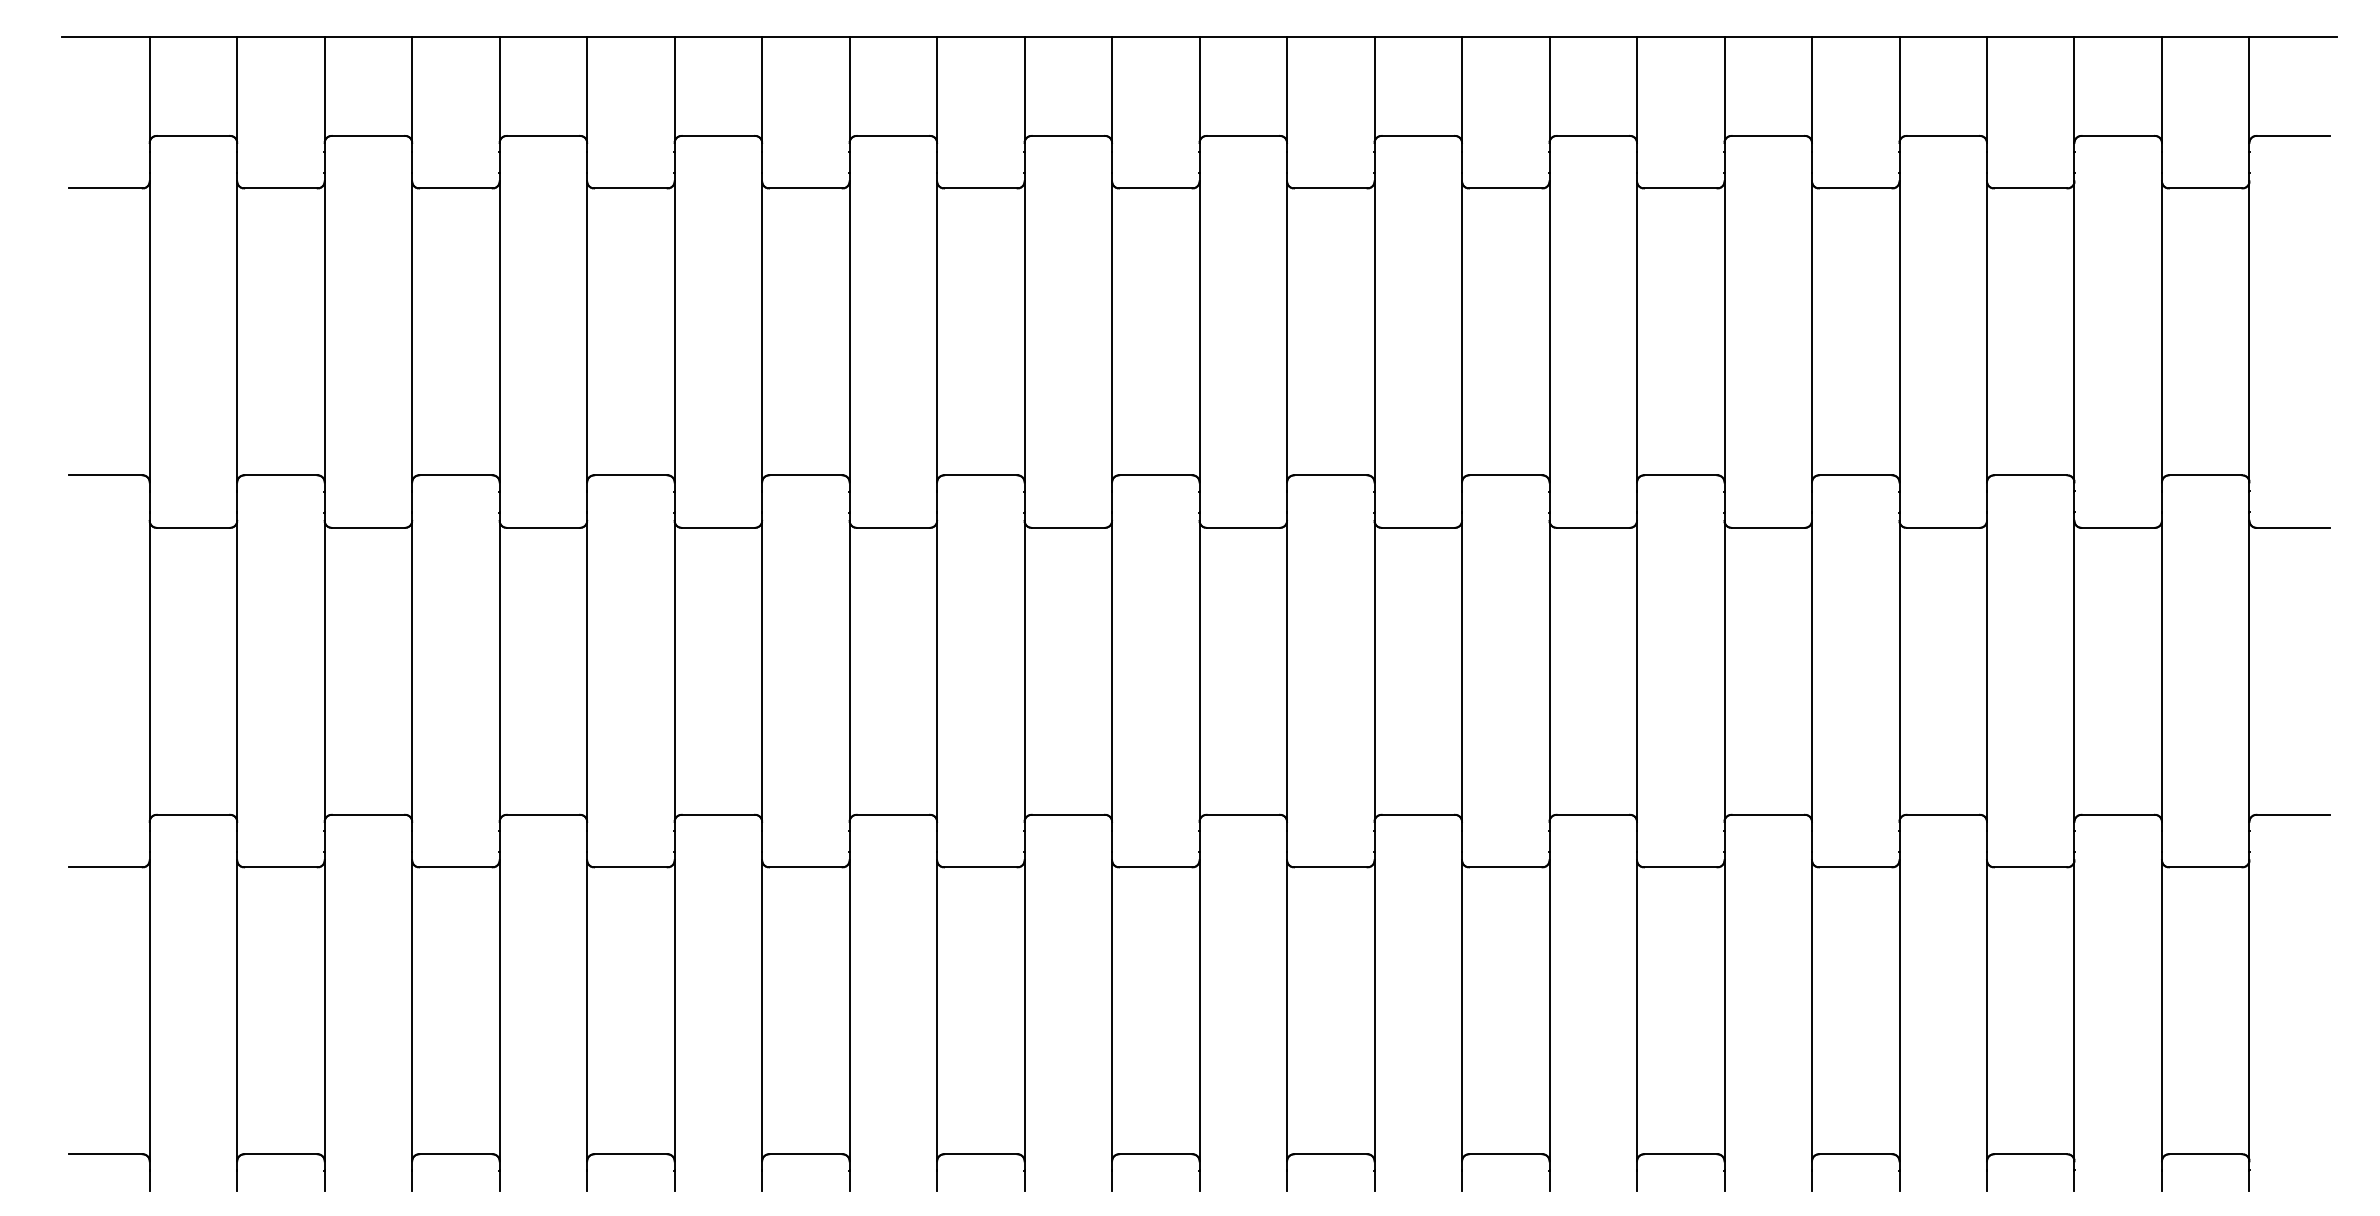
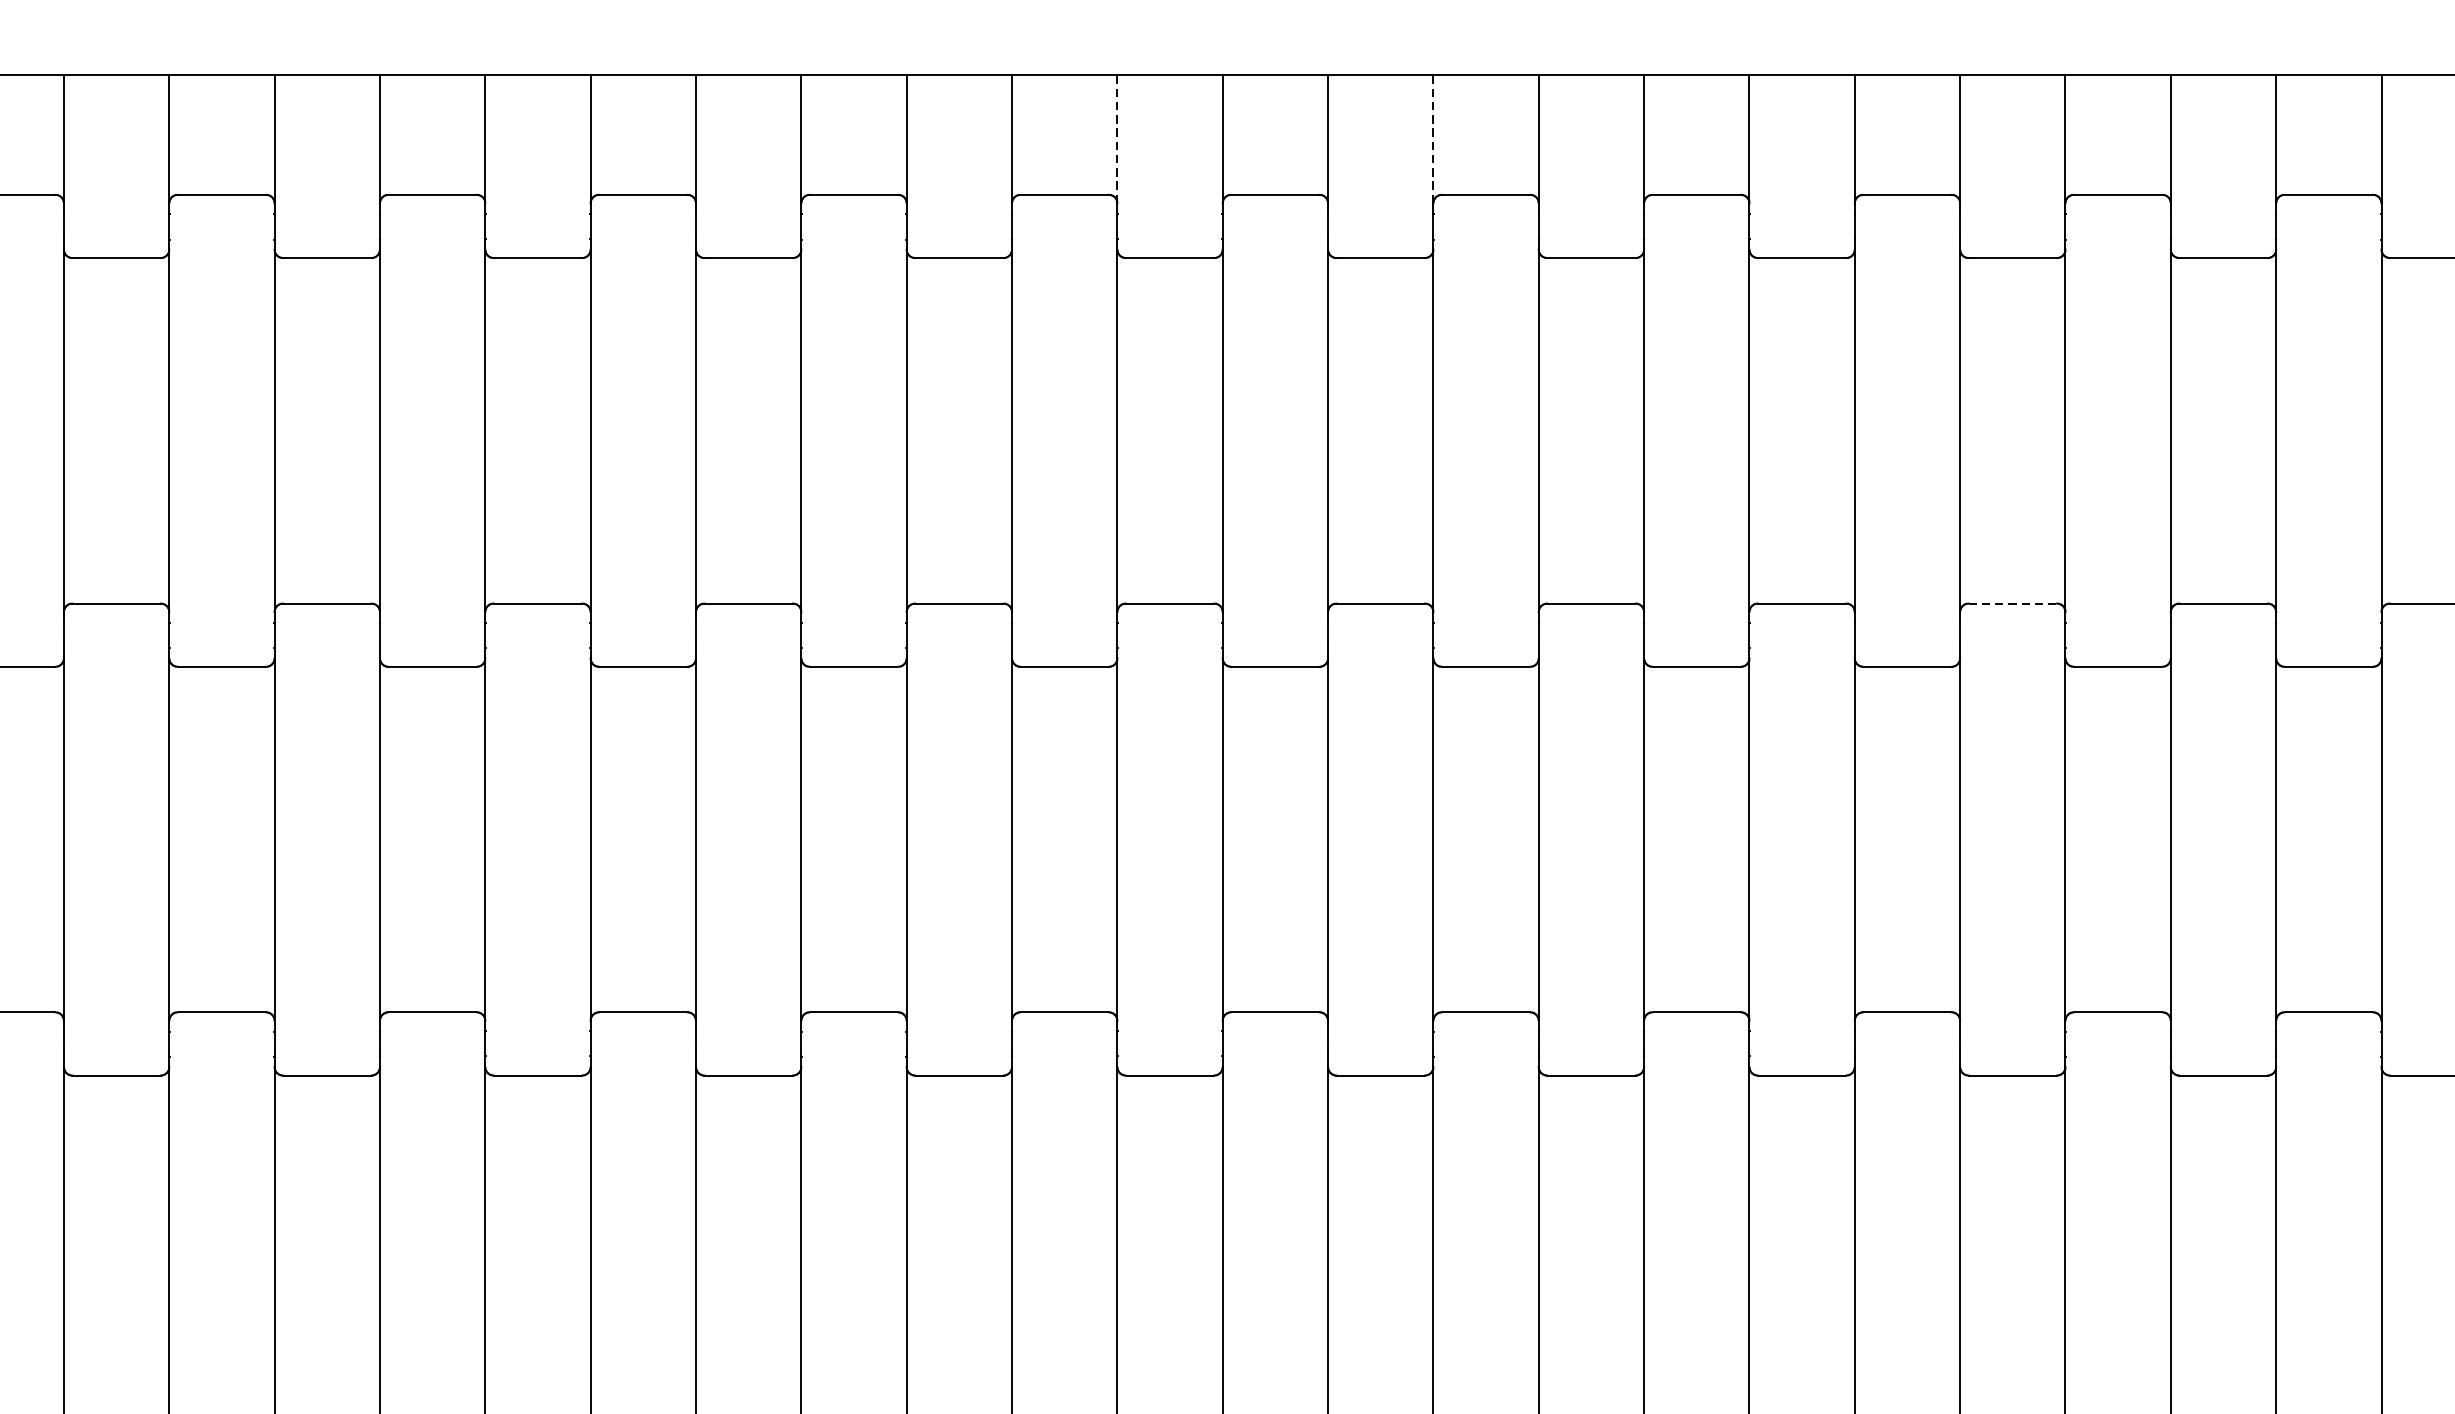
line: (1112, 90) -> (1117, 140), solid -> dashed
line: (1374, 90) -> (1433, 140), solid -> dashed
line: (1855, 475) -> (2012, 603), solid -> dashed

